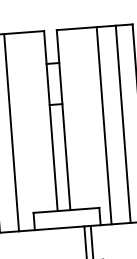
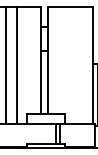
line: (123, 124) -> (83, 65), removed
line: (103, 125) -> (71, 65), removed

